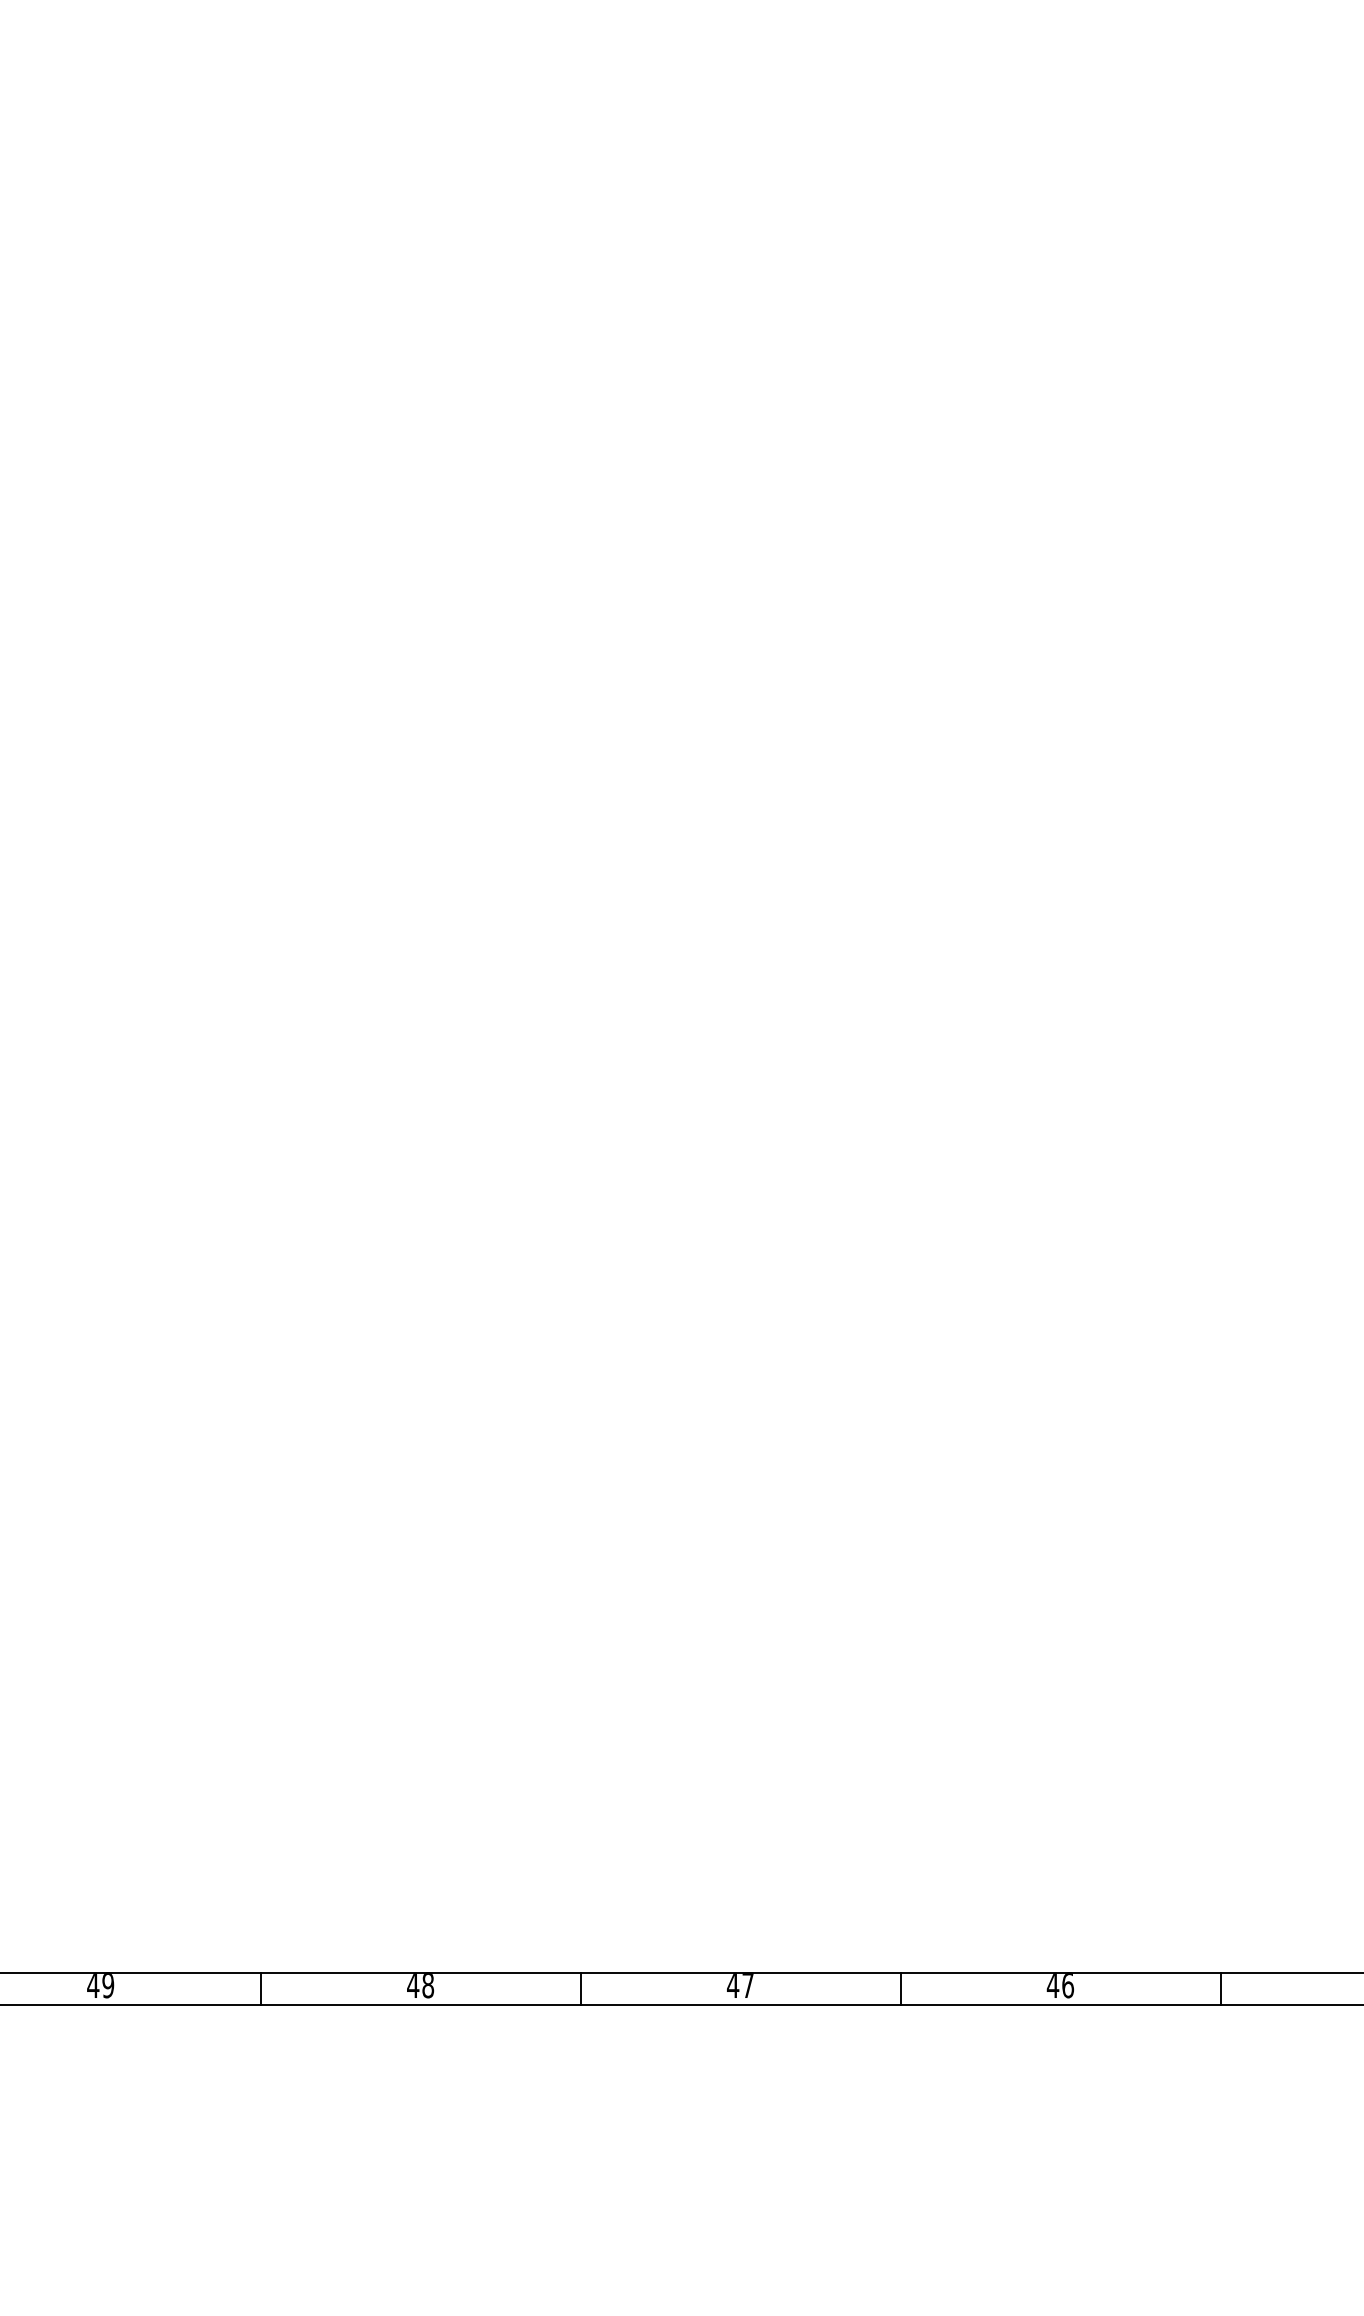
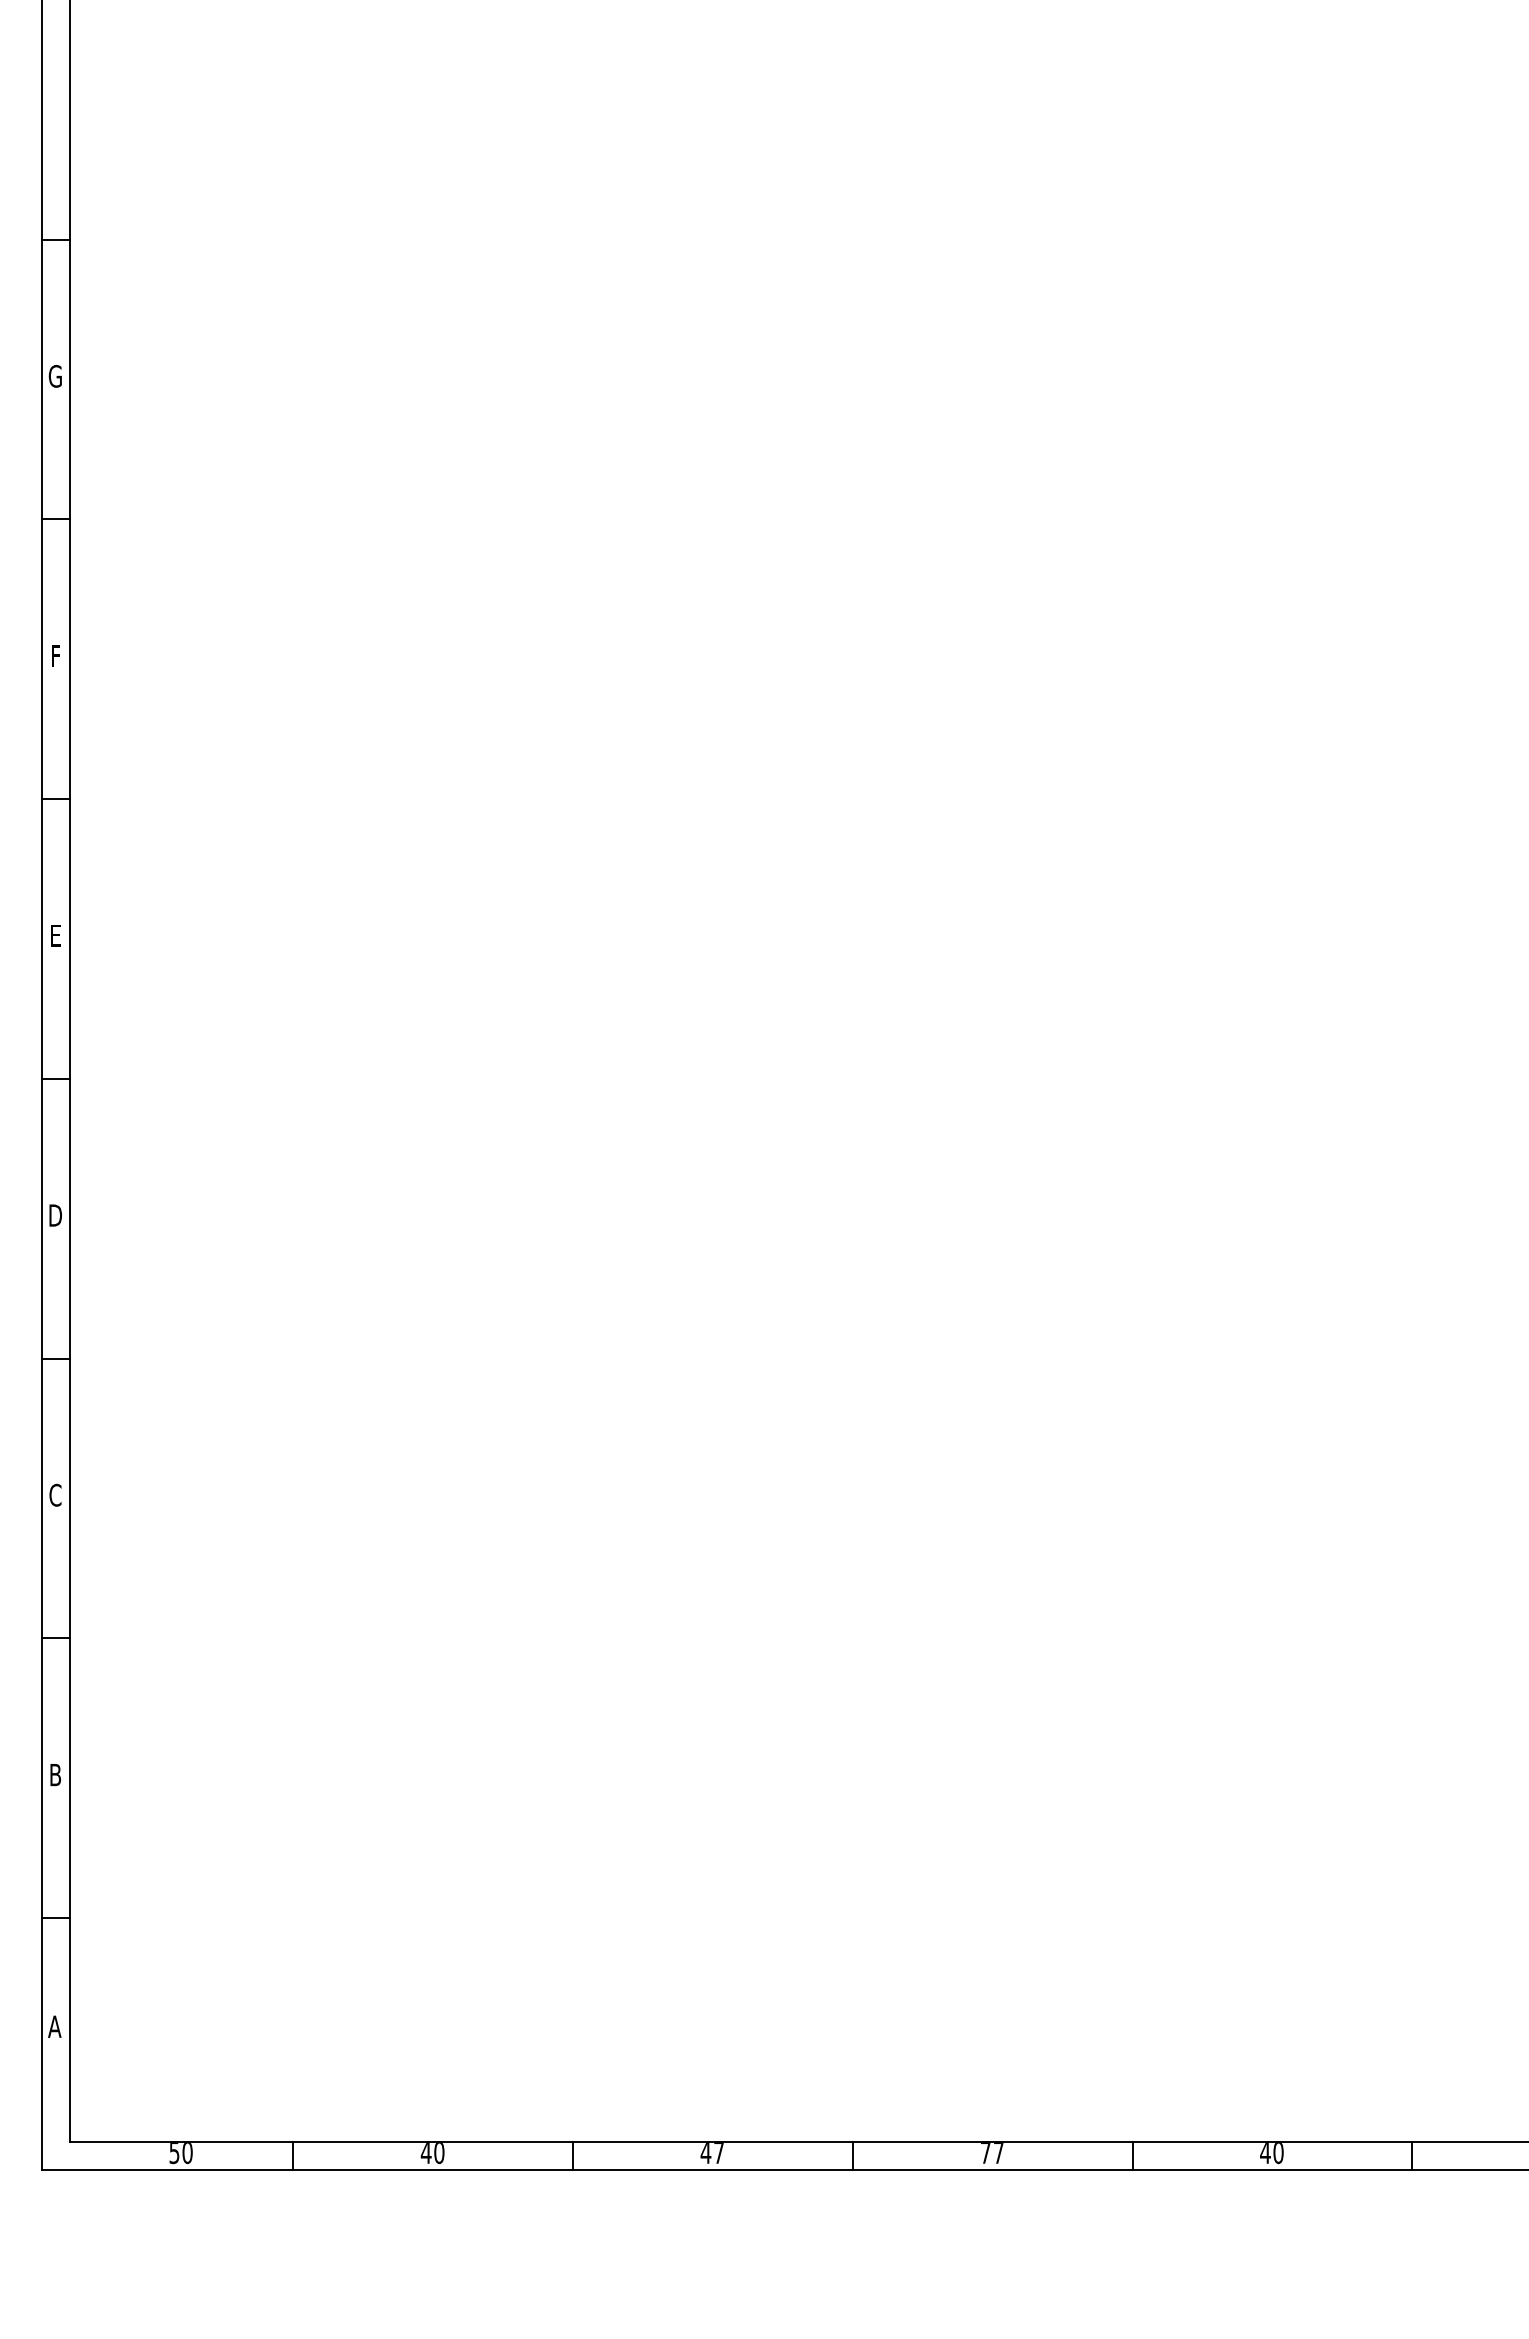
text: (108, 1986) -> (439, 2153), 49 -> 40
text: (428, 1986) -> (719, 2153), 48 -> 47
text: (732, 1986) -> (985, 2153), 47 -> 77
text: (1067, 1986) -> (1278, 2153), 46 -> 40

